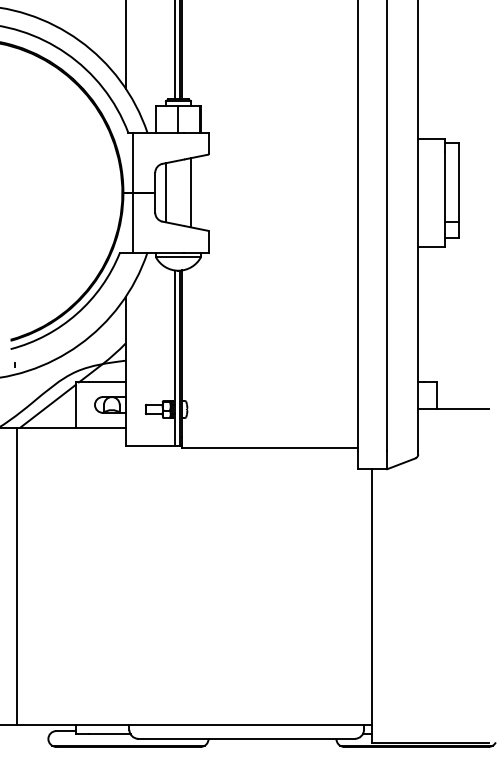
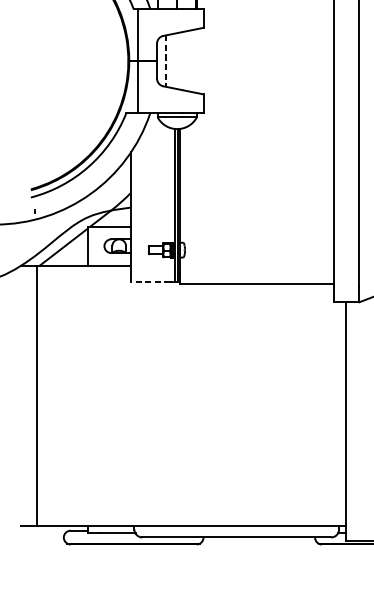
line: (166, 192) -> (166, 60), solid -> dashed
line: (190, 192) -> (187, 60), removed
line: (148, 445) -> (151, 281), solid -> dashed

